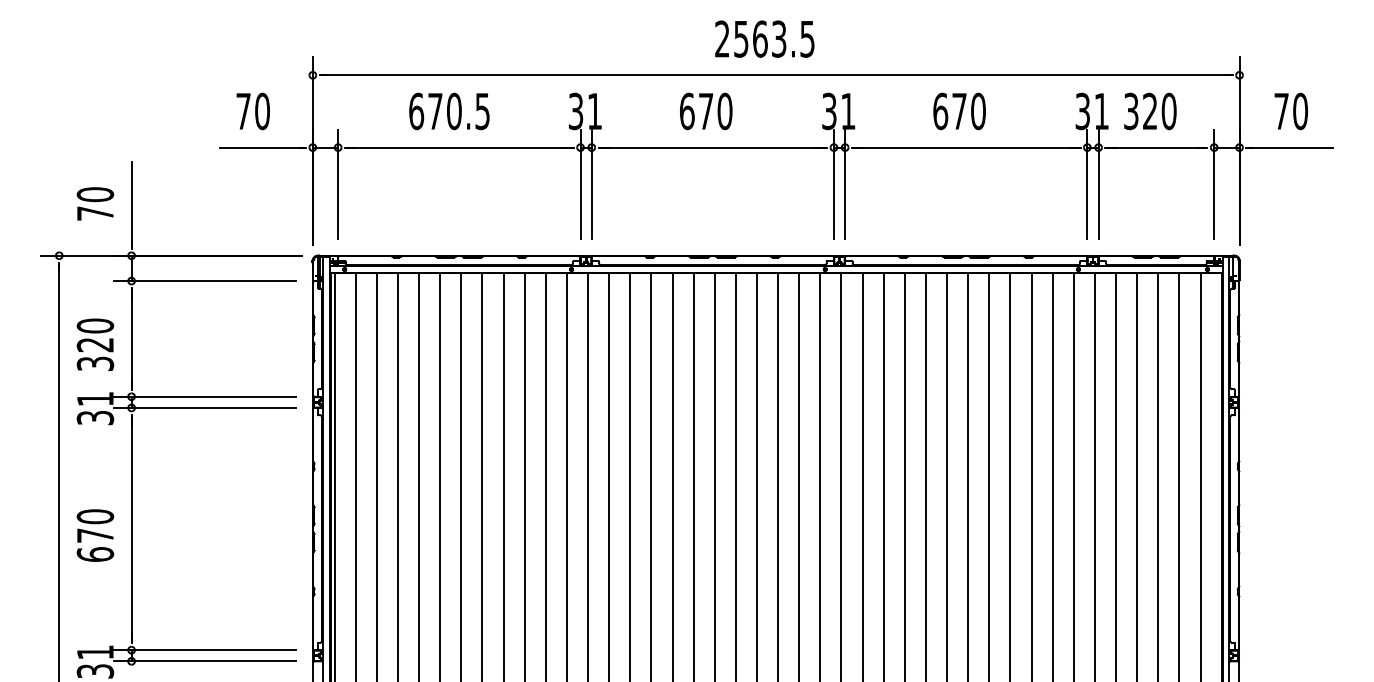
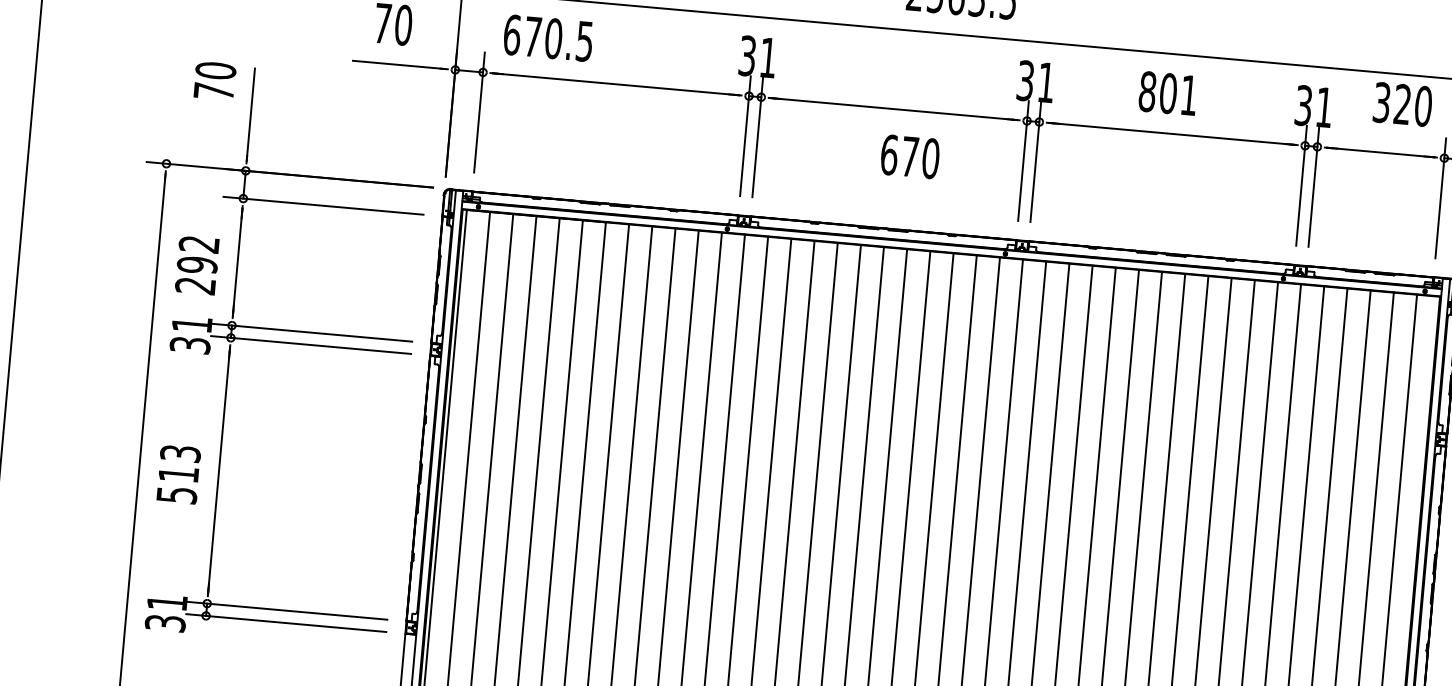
text: (449, 111) -> (548, 38), moved
text: (706, 111) -> (910, 156), moved
text: (959, 111) -> (1168, 93), 670 -> 801
text: (1150, 111) -> (1402, 104), moved
text: (95, 203) -> (215, 80), moved
text: (95, 344) -> (197, 264), 320 -> 292
text: (95, 535) -> (178, 474), 670 -> 513

